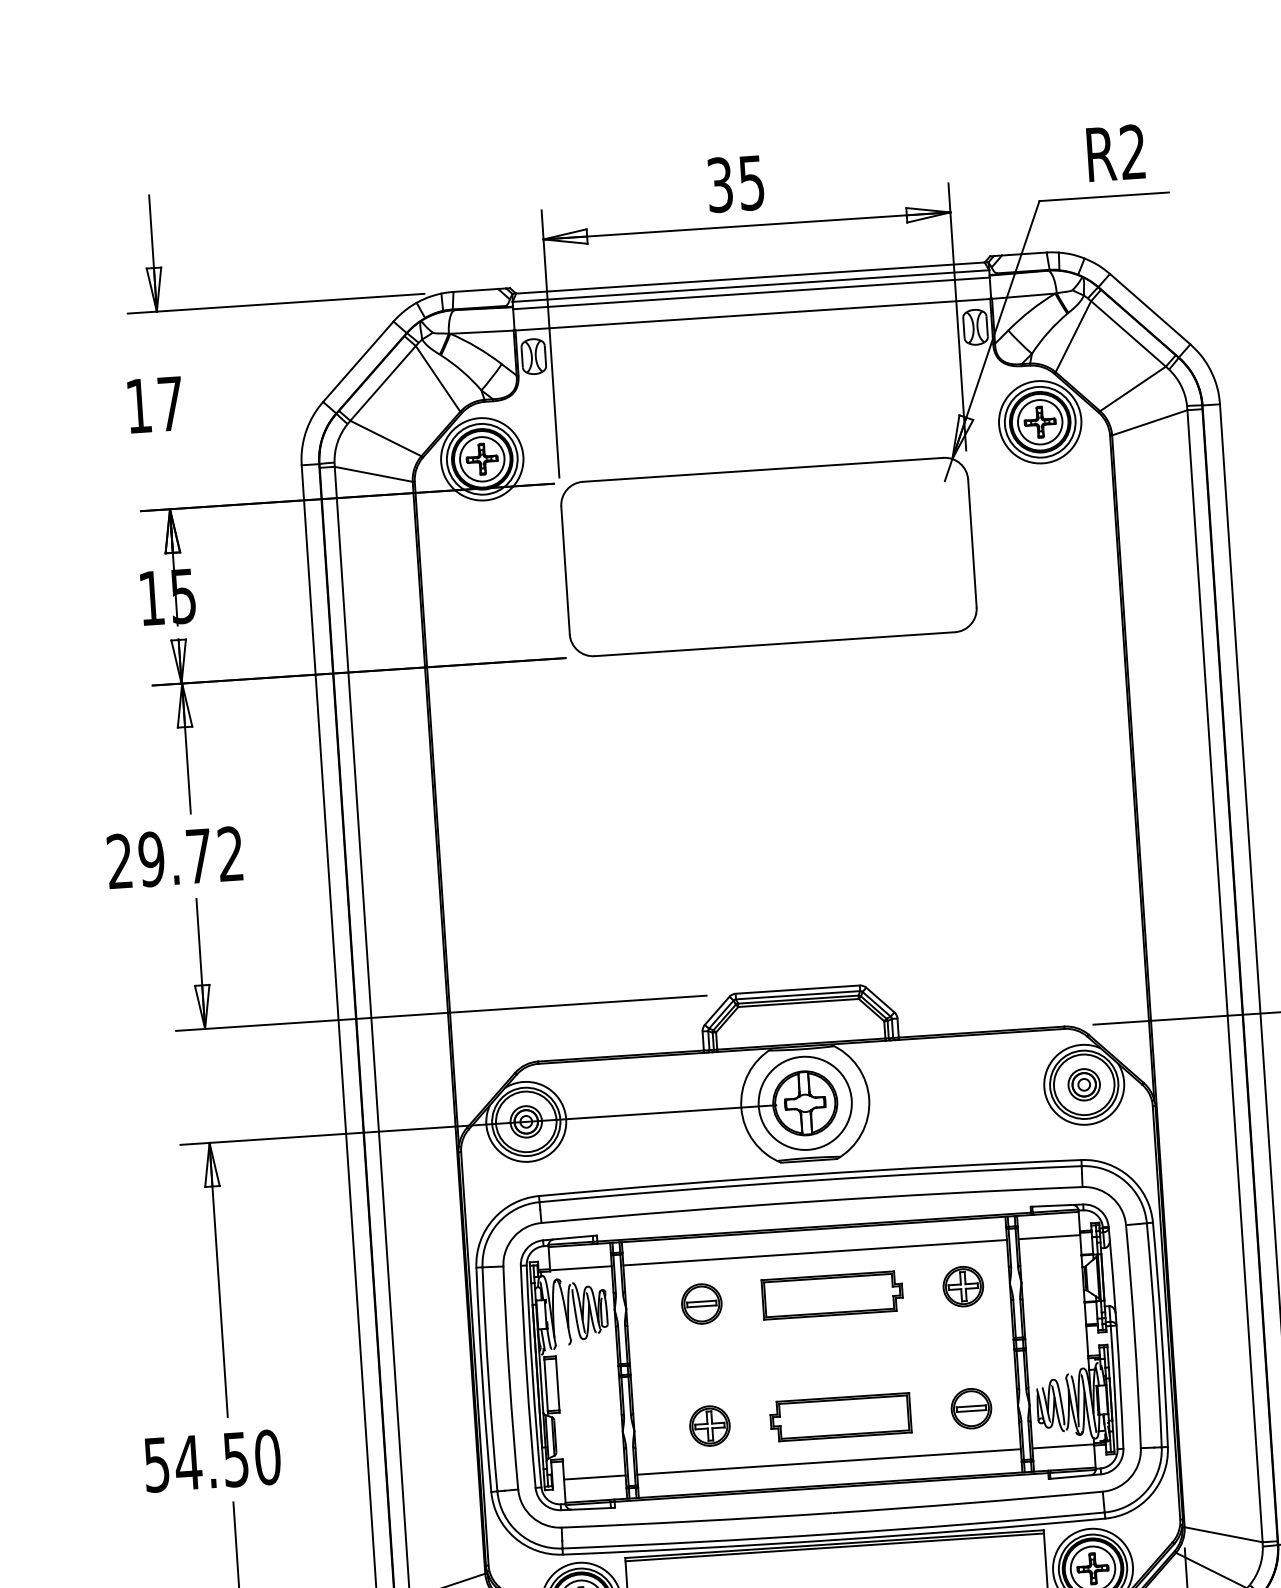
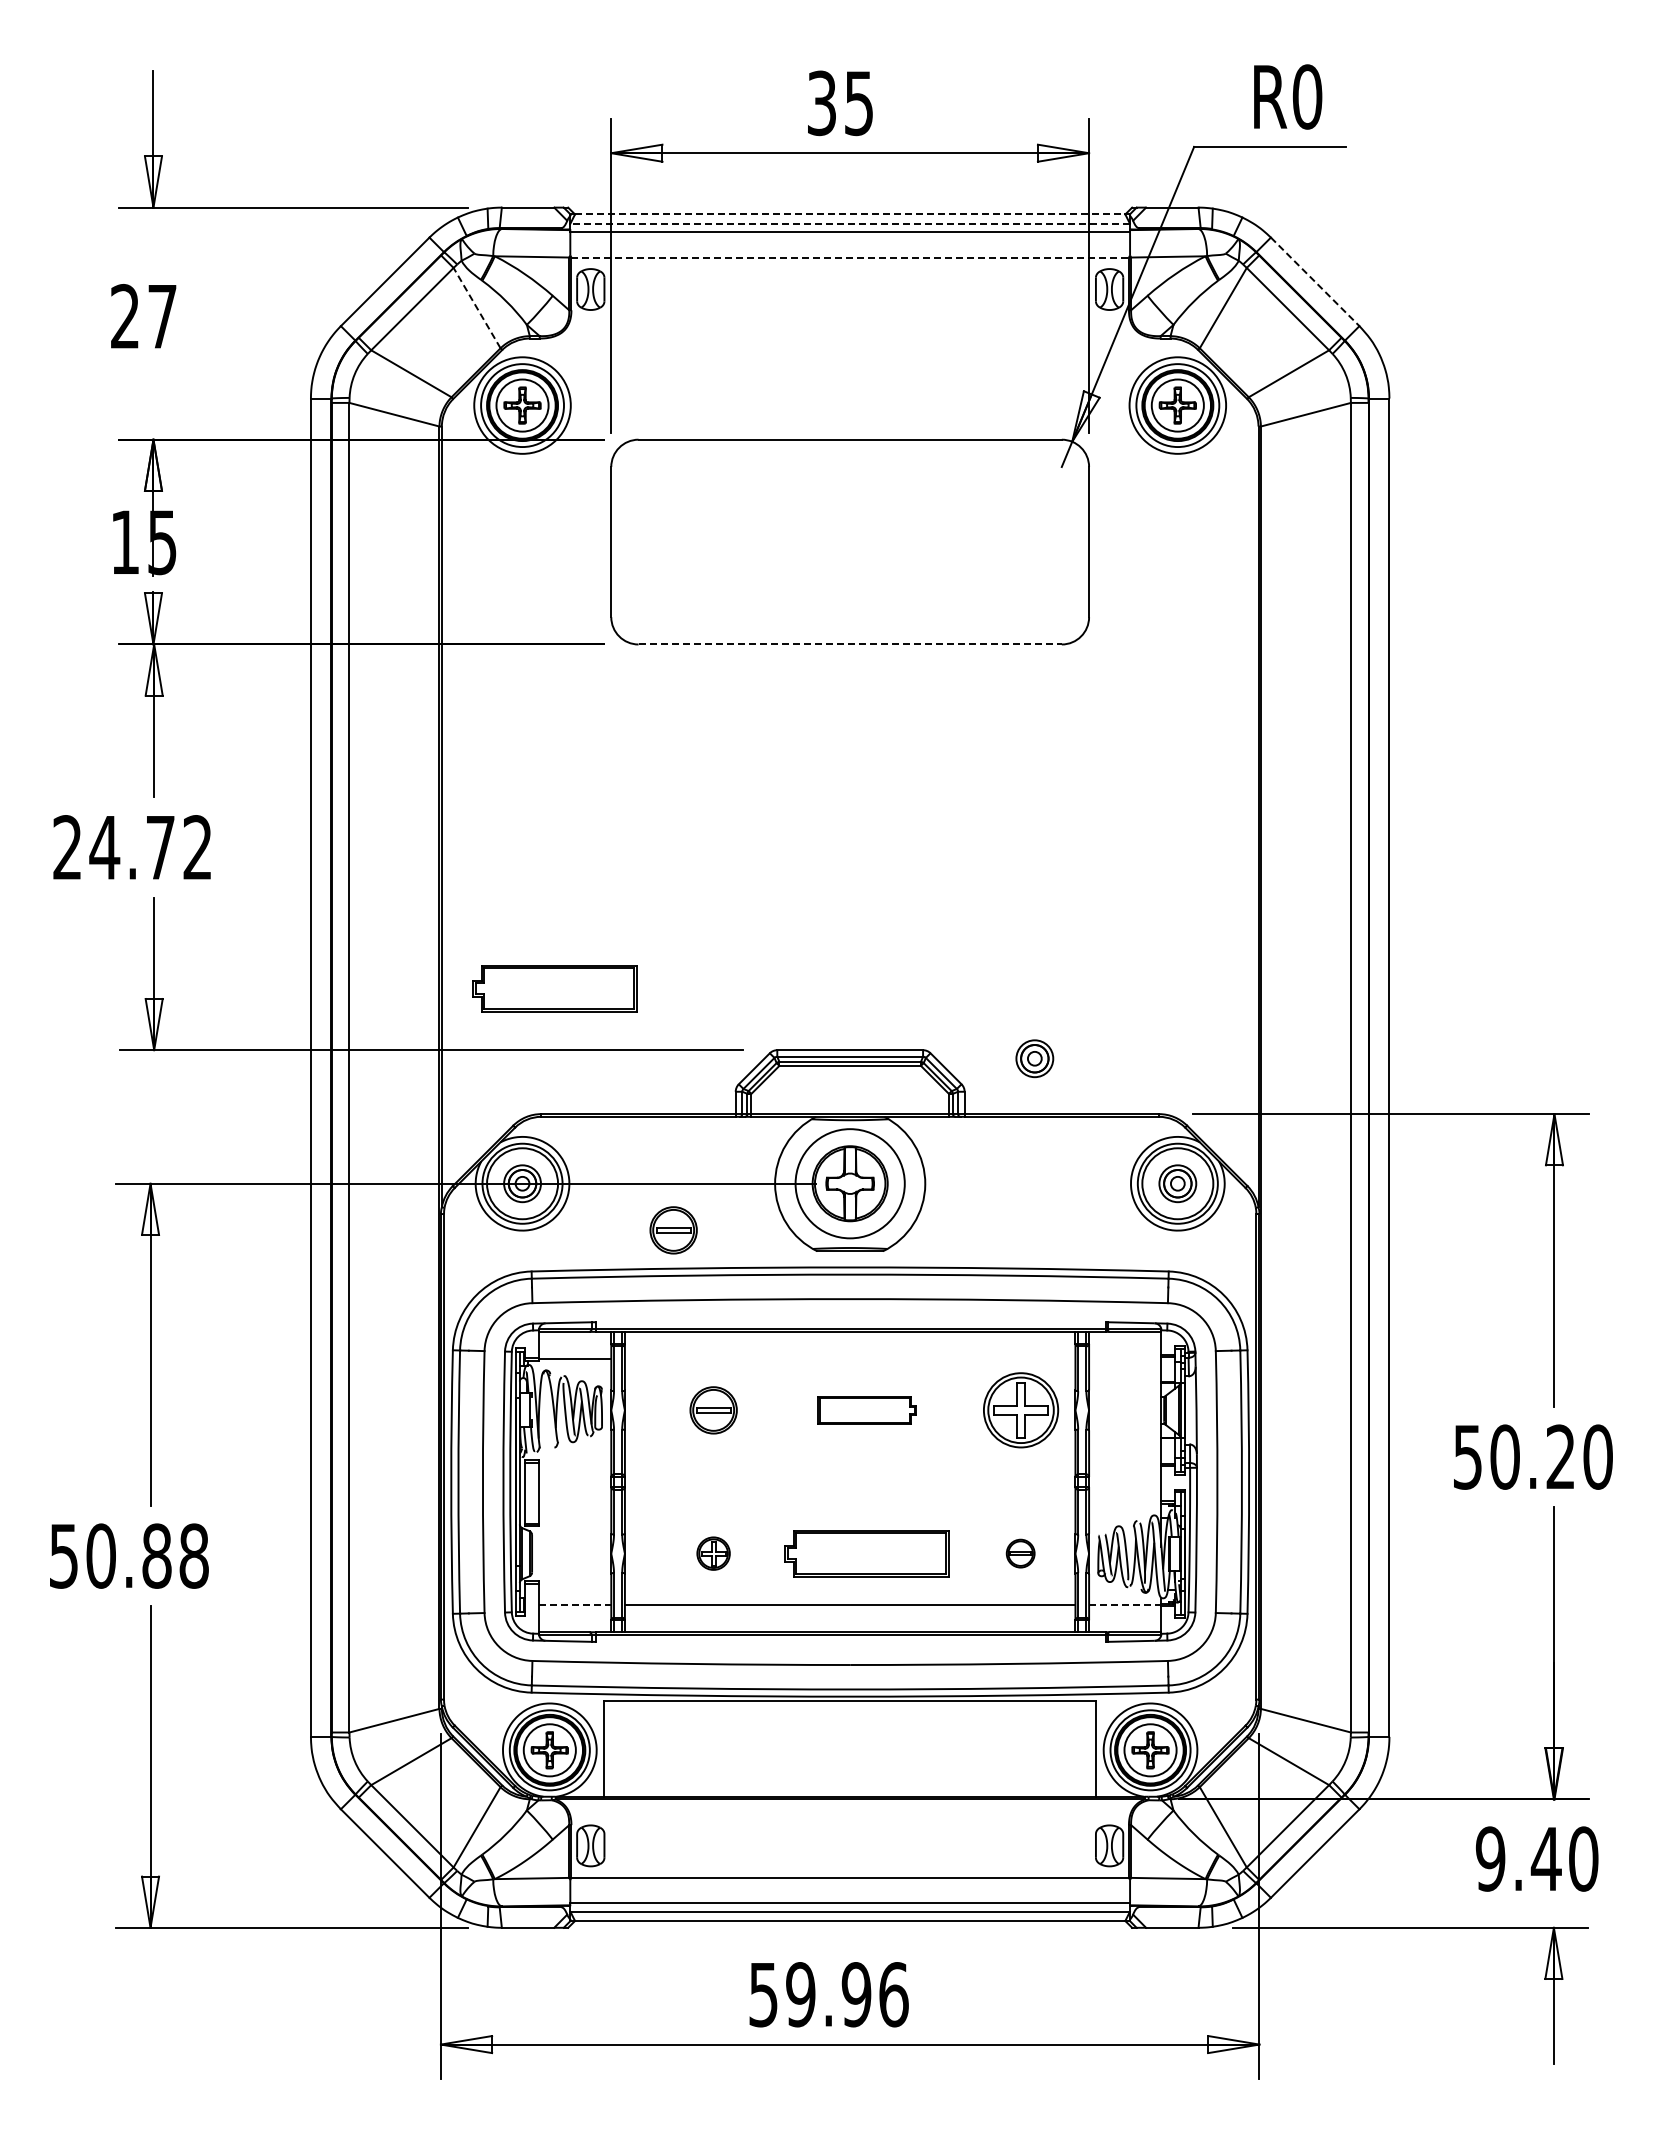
text: (1133, 151) -> (1307, 96), R2 -> R0
line: (750, 278) -> (850, 214), solid -> dashed
line: (751, 285) -> (850, 223), solid -> dashed
line: (1150, 308) -> (1315, 281), solid -> dashed
line: (753, 314) -> (850, 257), solid -> dashed
line: (438, 379) -> (477, 308), solid -> dashed
text: (138, 405) -> (124, 316), 17 -> 27
line: (775, 644) -> (850, 644), solid -> dashed
text: (151, 859) -> (104, 847), 29.72 -> 24.72
part: (542, 953) -> (554, 988), added
part: (955, 986) -> (1034, 1058), added
part: (657, 1153) -> (673, 1230), added
line: (1049, 1237) -> (1125, 1359), removed
line: (814, 1253) -> (849, 1359), removed
part: (963, 1286) -> (1020, 1410), size x1.6
part: (831, 1295) -> (866, 1410), size x0.6
part: (971, 1408) -> (1020, 1553), size x0.6
part: (709, 1425) -> (713, 1553), size x0.7
line: (1063, 1446) -> (1125, 1604), solid -> dashed
text: (227, 1459) -> (146, 1555), 54.50 -> 50.88
line: (595, 1477) -> (575, 1604), solid -> dashed
line: (834, 1547) -> (849, 1705), removed

